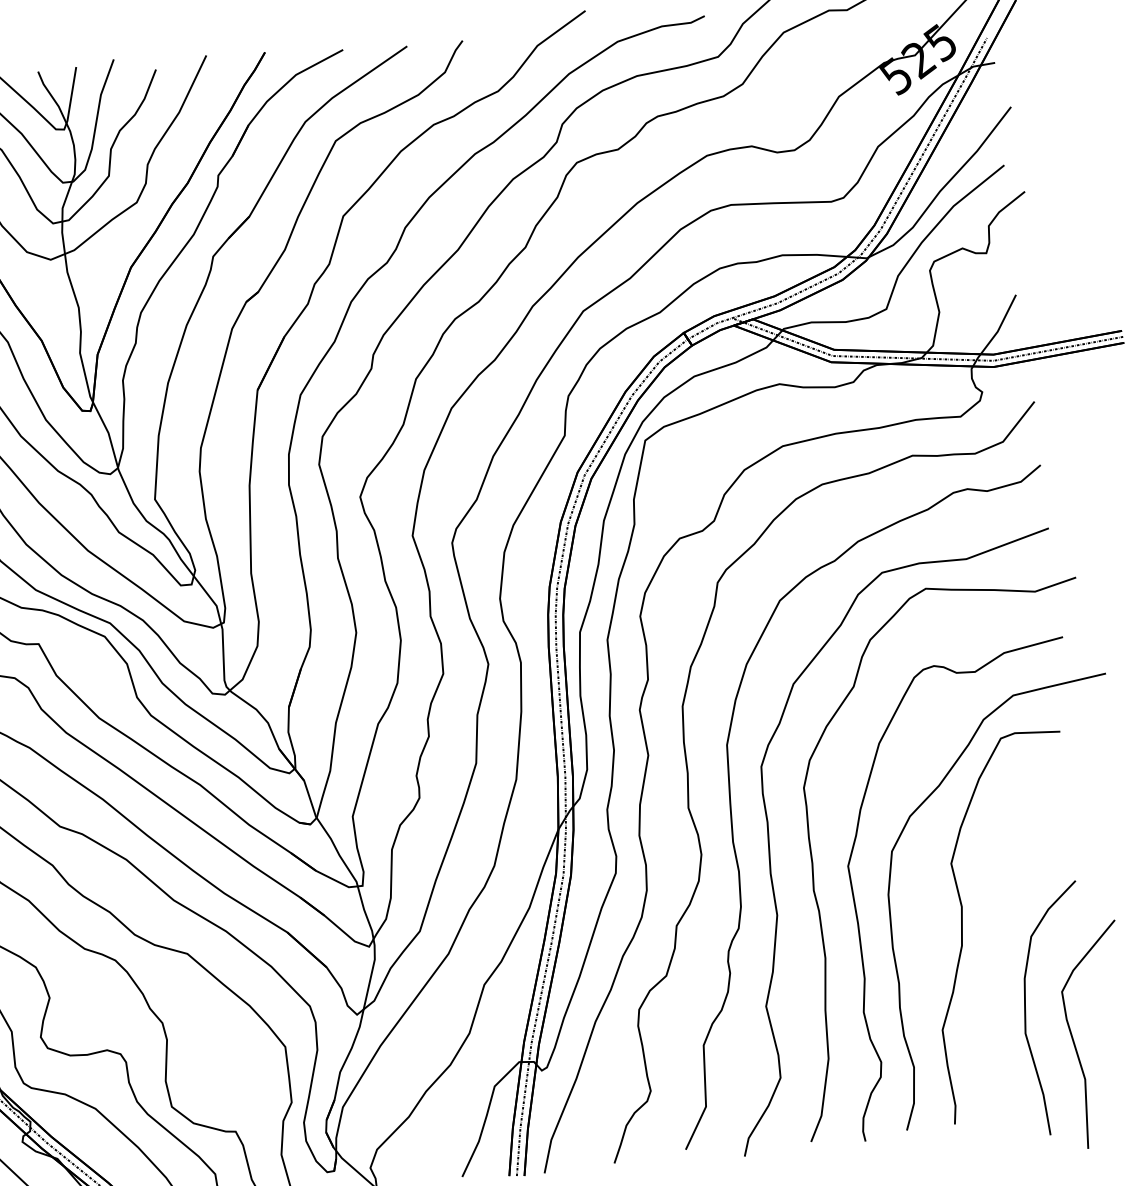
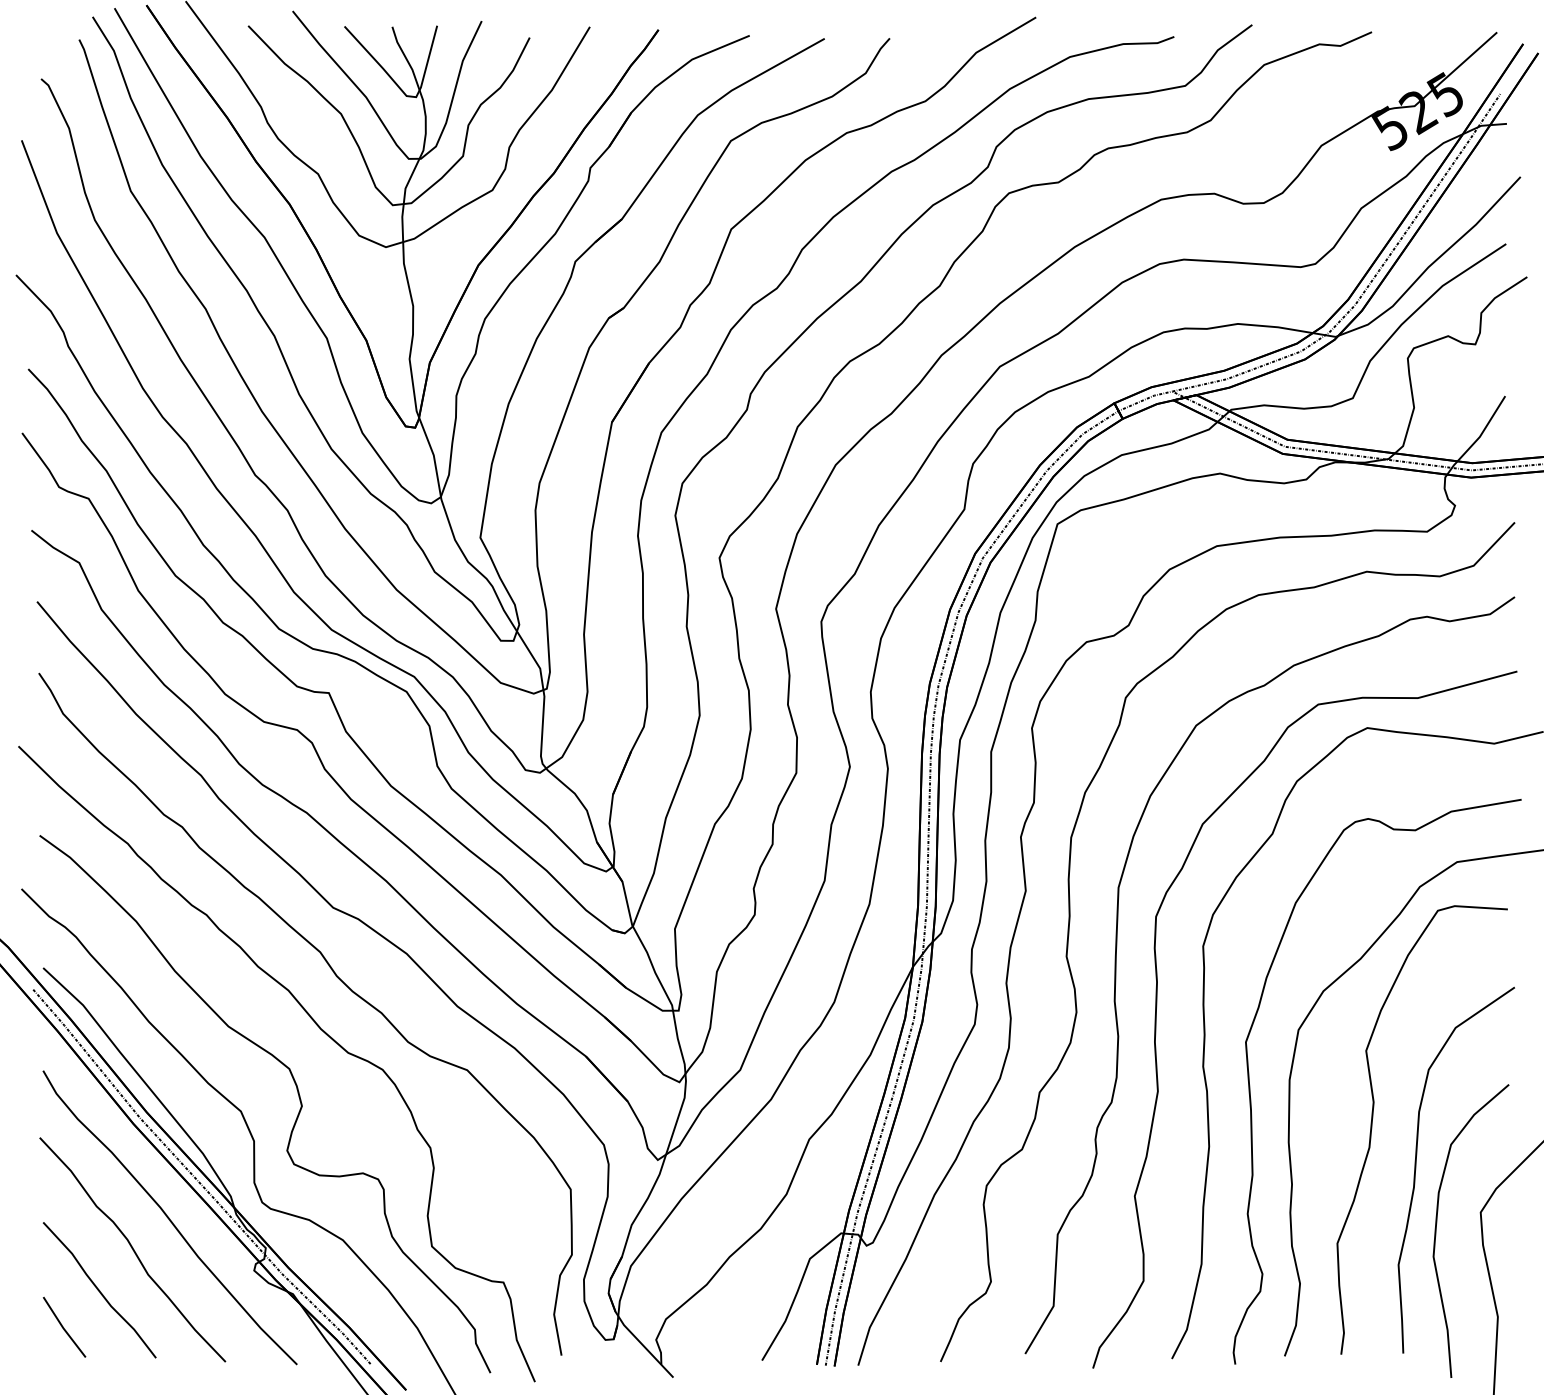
curve: (1003, 960) -> (1416, 1169), added

